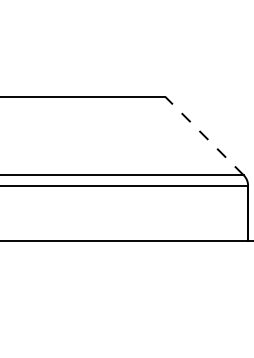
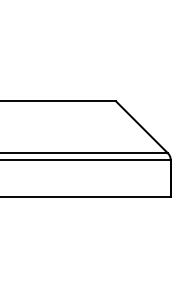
line: (203, 136) -> (141, 127), dashed -> solid

